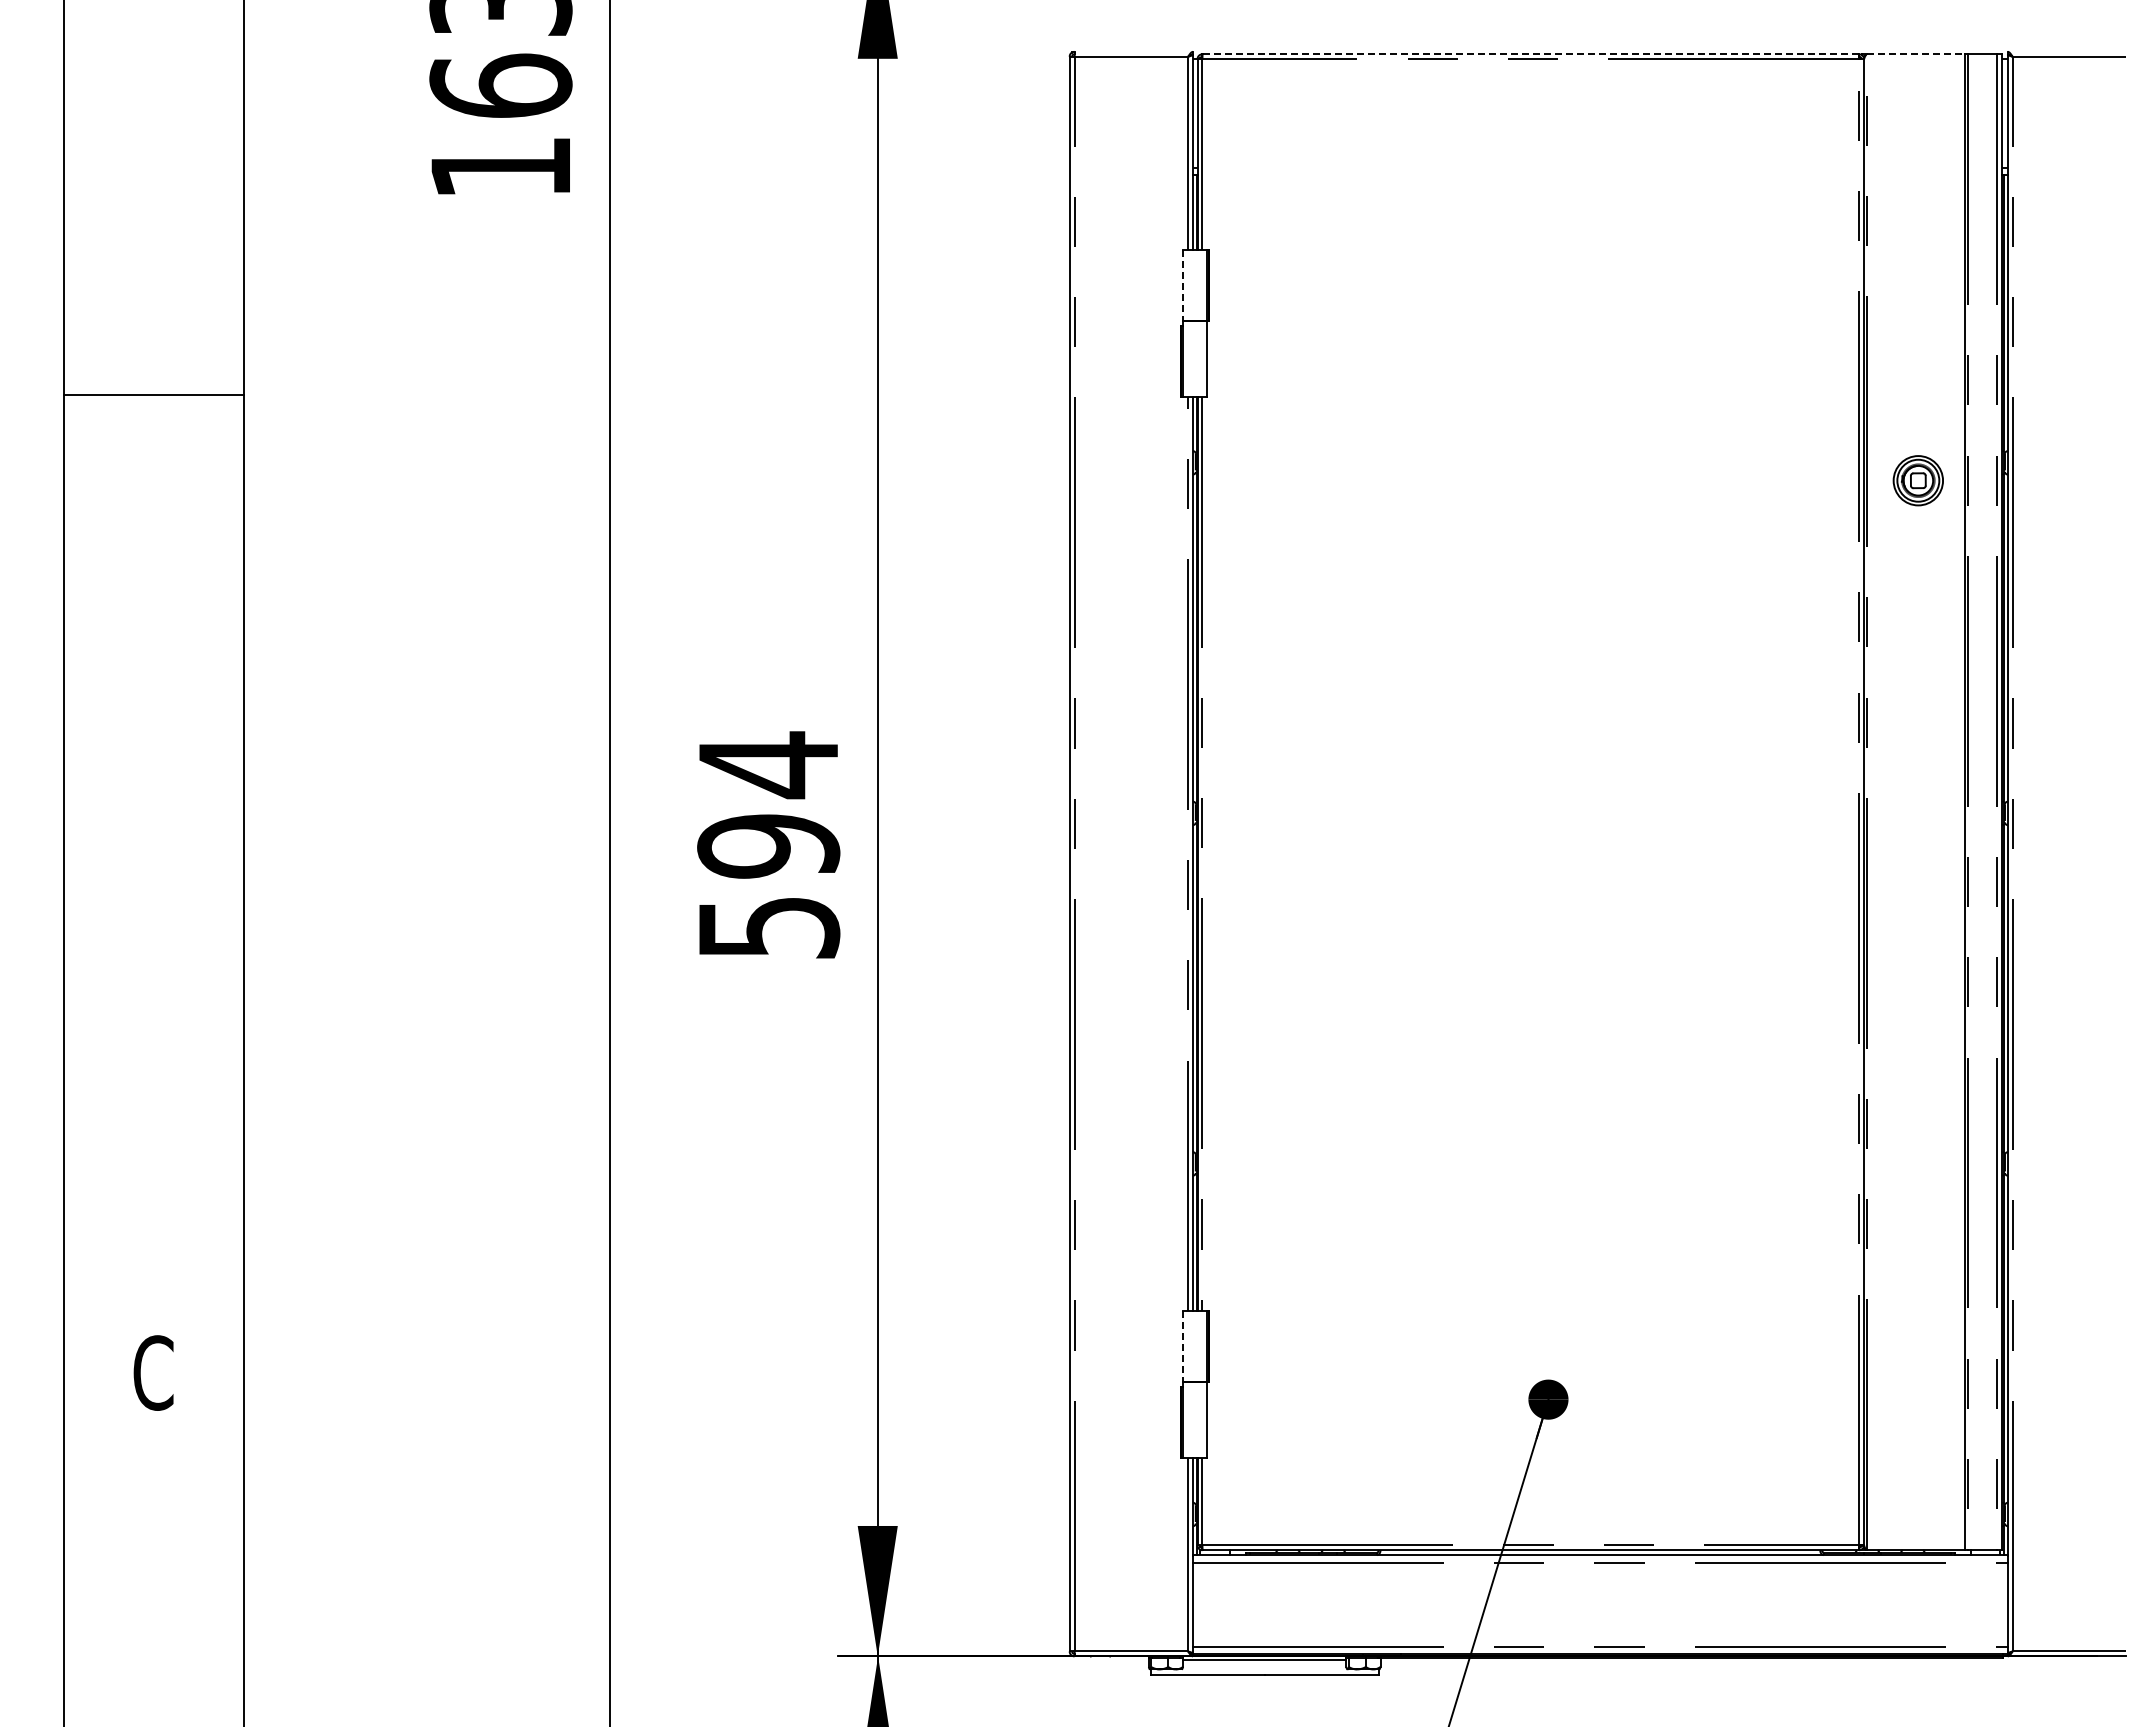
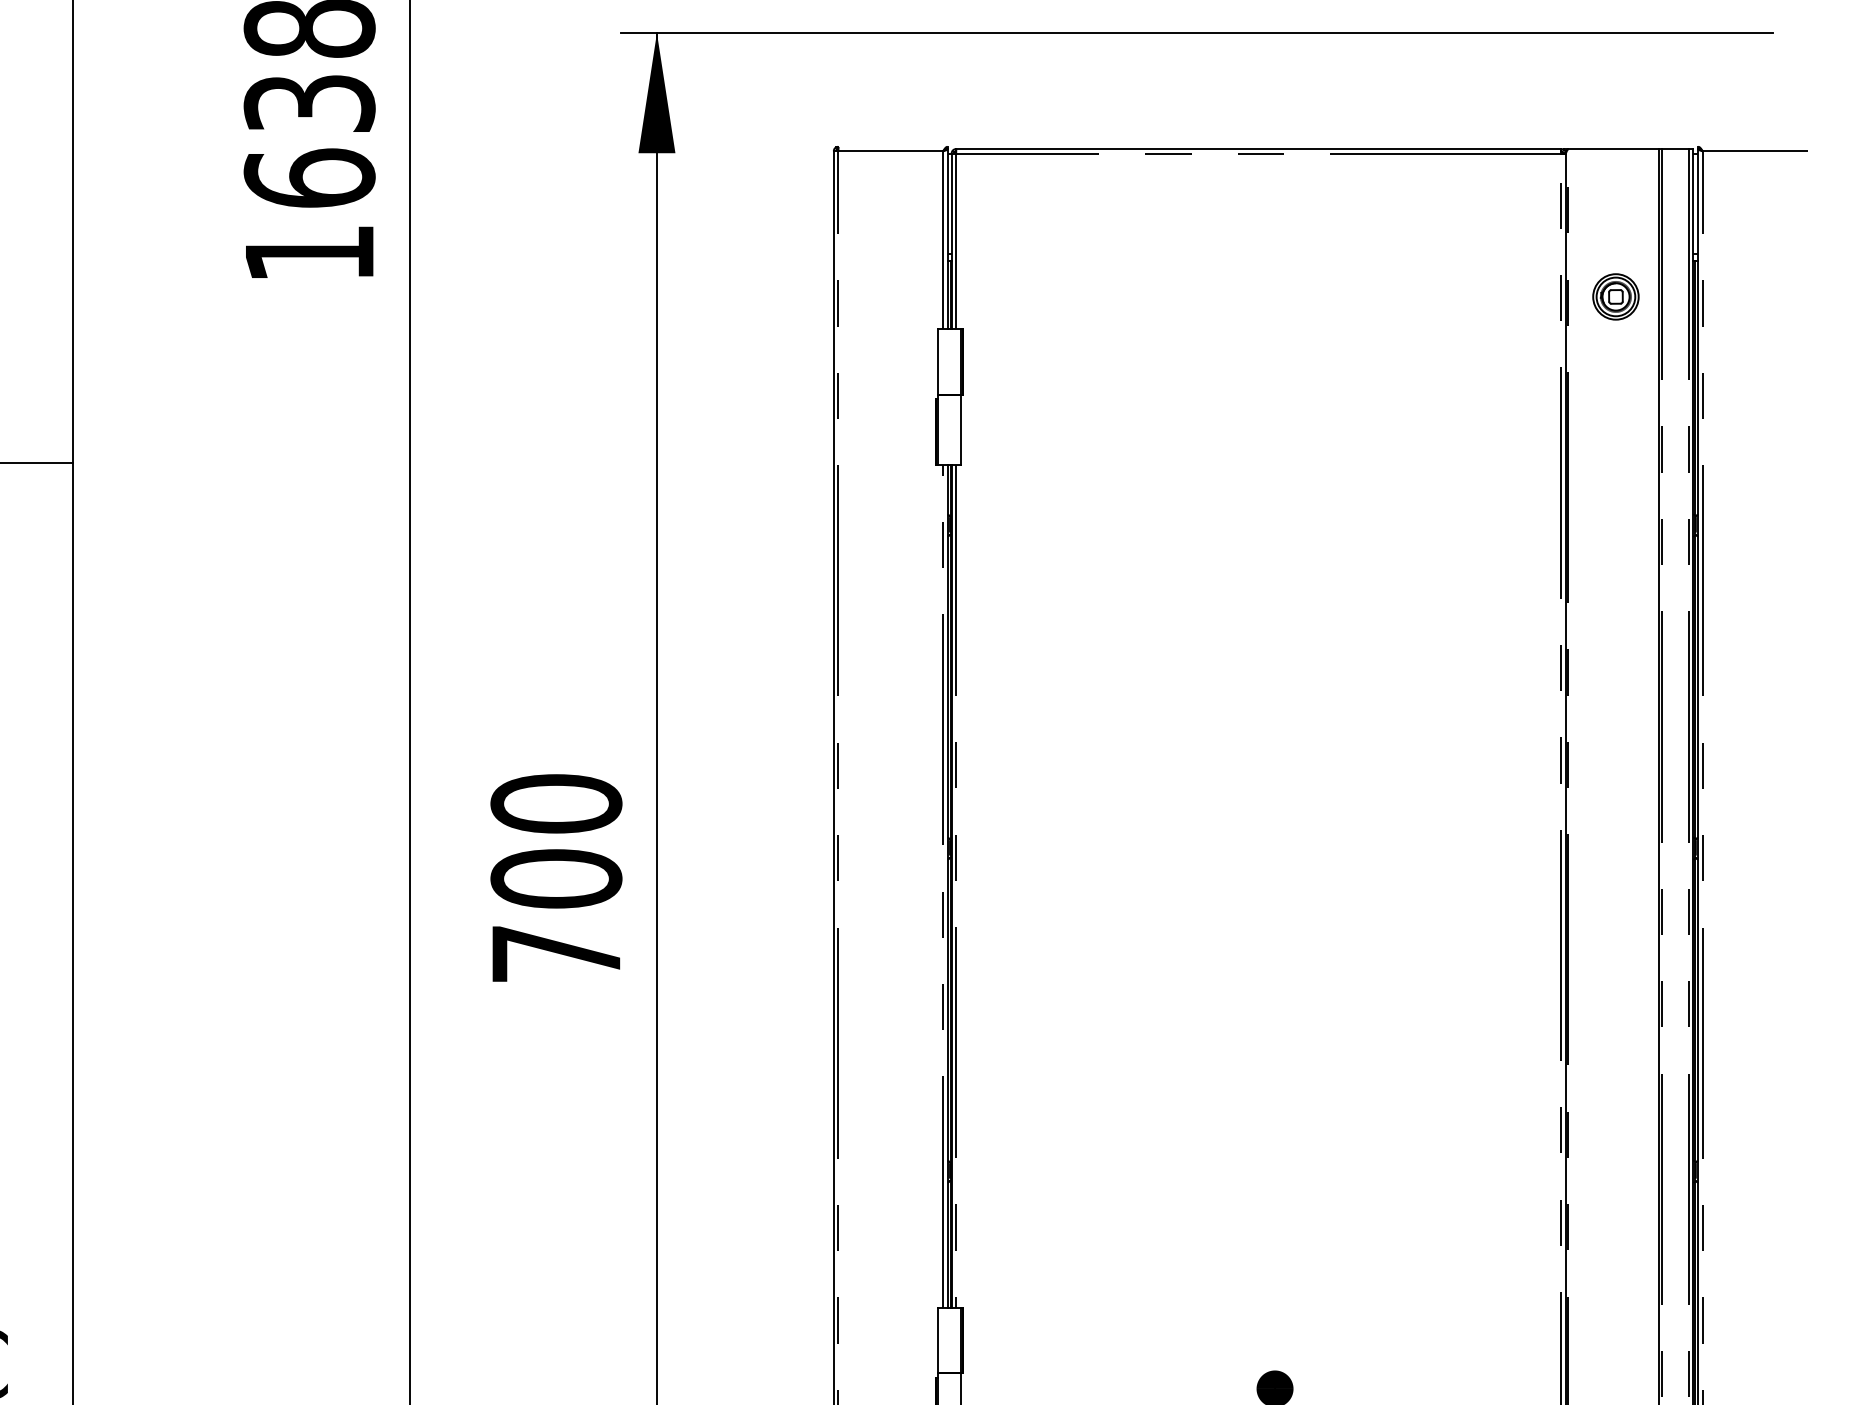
line: (1530, 54) -> (1258, 149), dashed -> solid
line: (1916, 54) -> (1614, 149), dashed -> solid
line: (1182, 285) -> (937, 362), dashed -> solid
part: (1917, 480) -> (1615, 296), moved
text: (768, 844) -> (556, 877), 594 -> 700
line: (1182, 1347) -> (937, 1340), dashed -> solid

